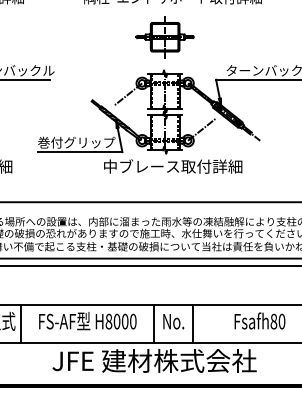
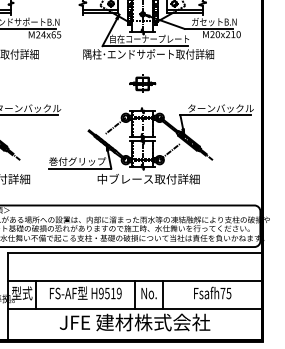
part: (164, 36) -> (142, 83), size x0.6
text: (121, 321) -> (110, 293), H8000 -> H9519
text: (277, 321) -> (225, 293), Fsafh80 -> Fsafh75

